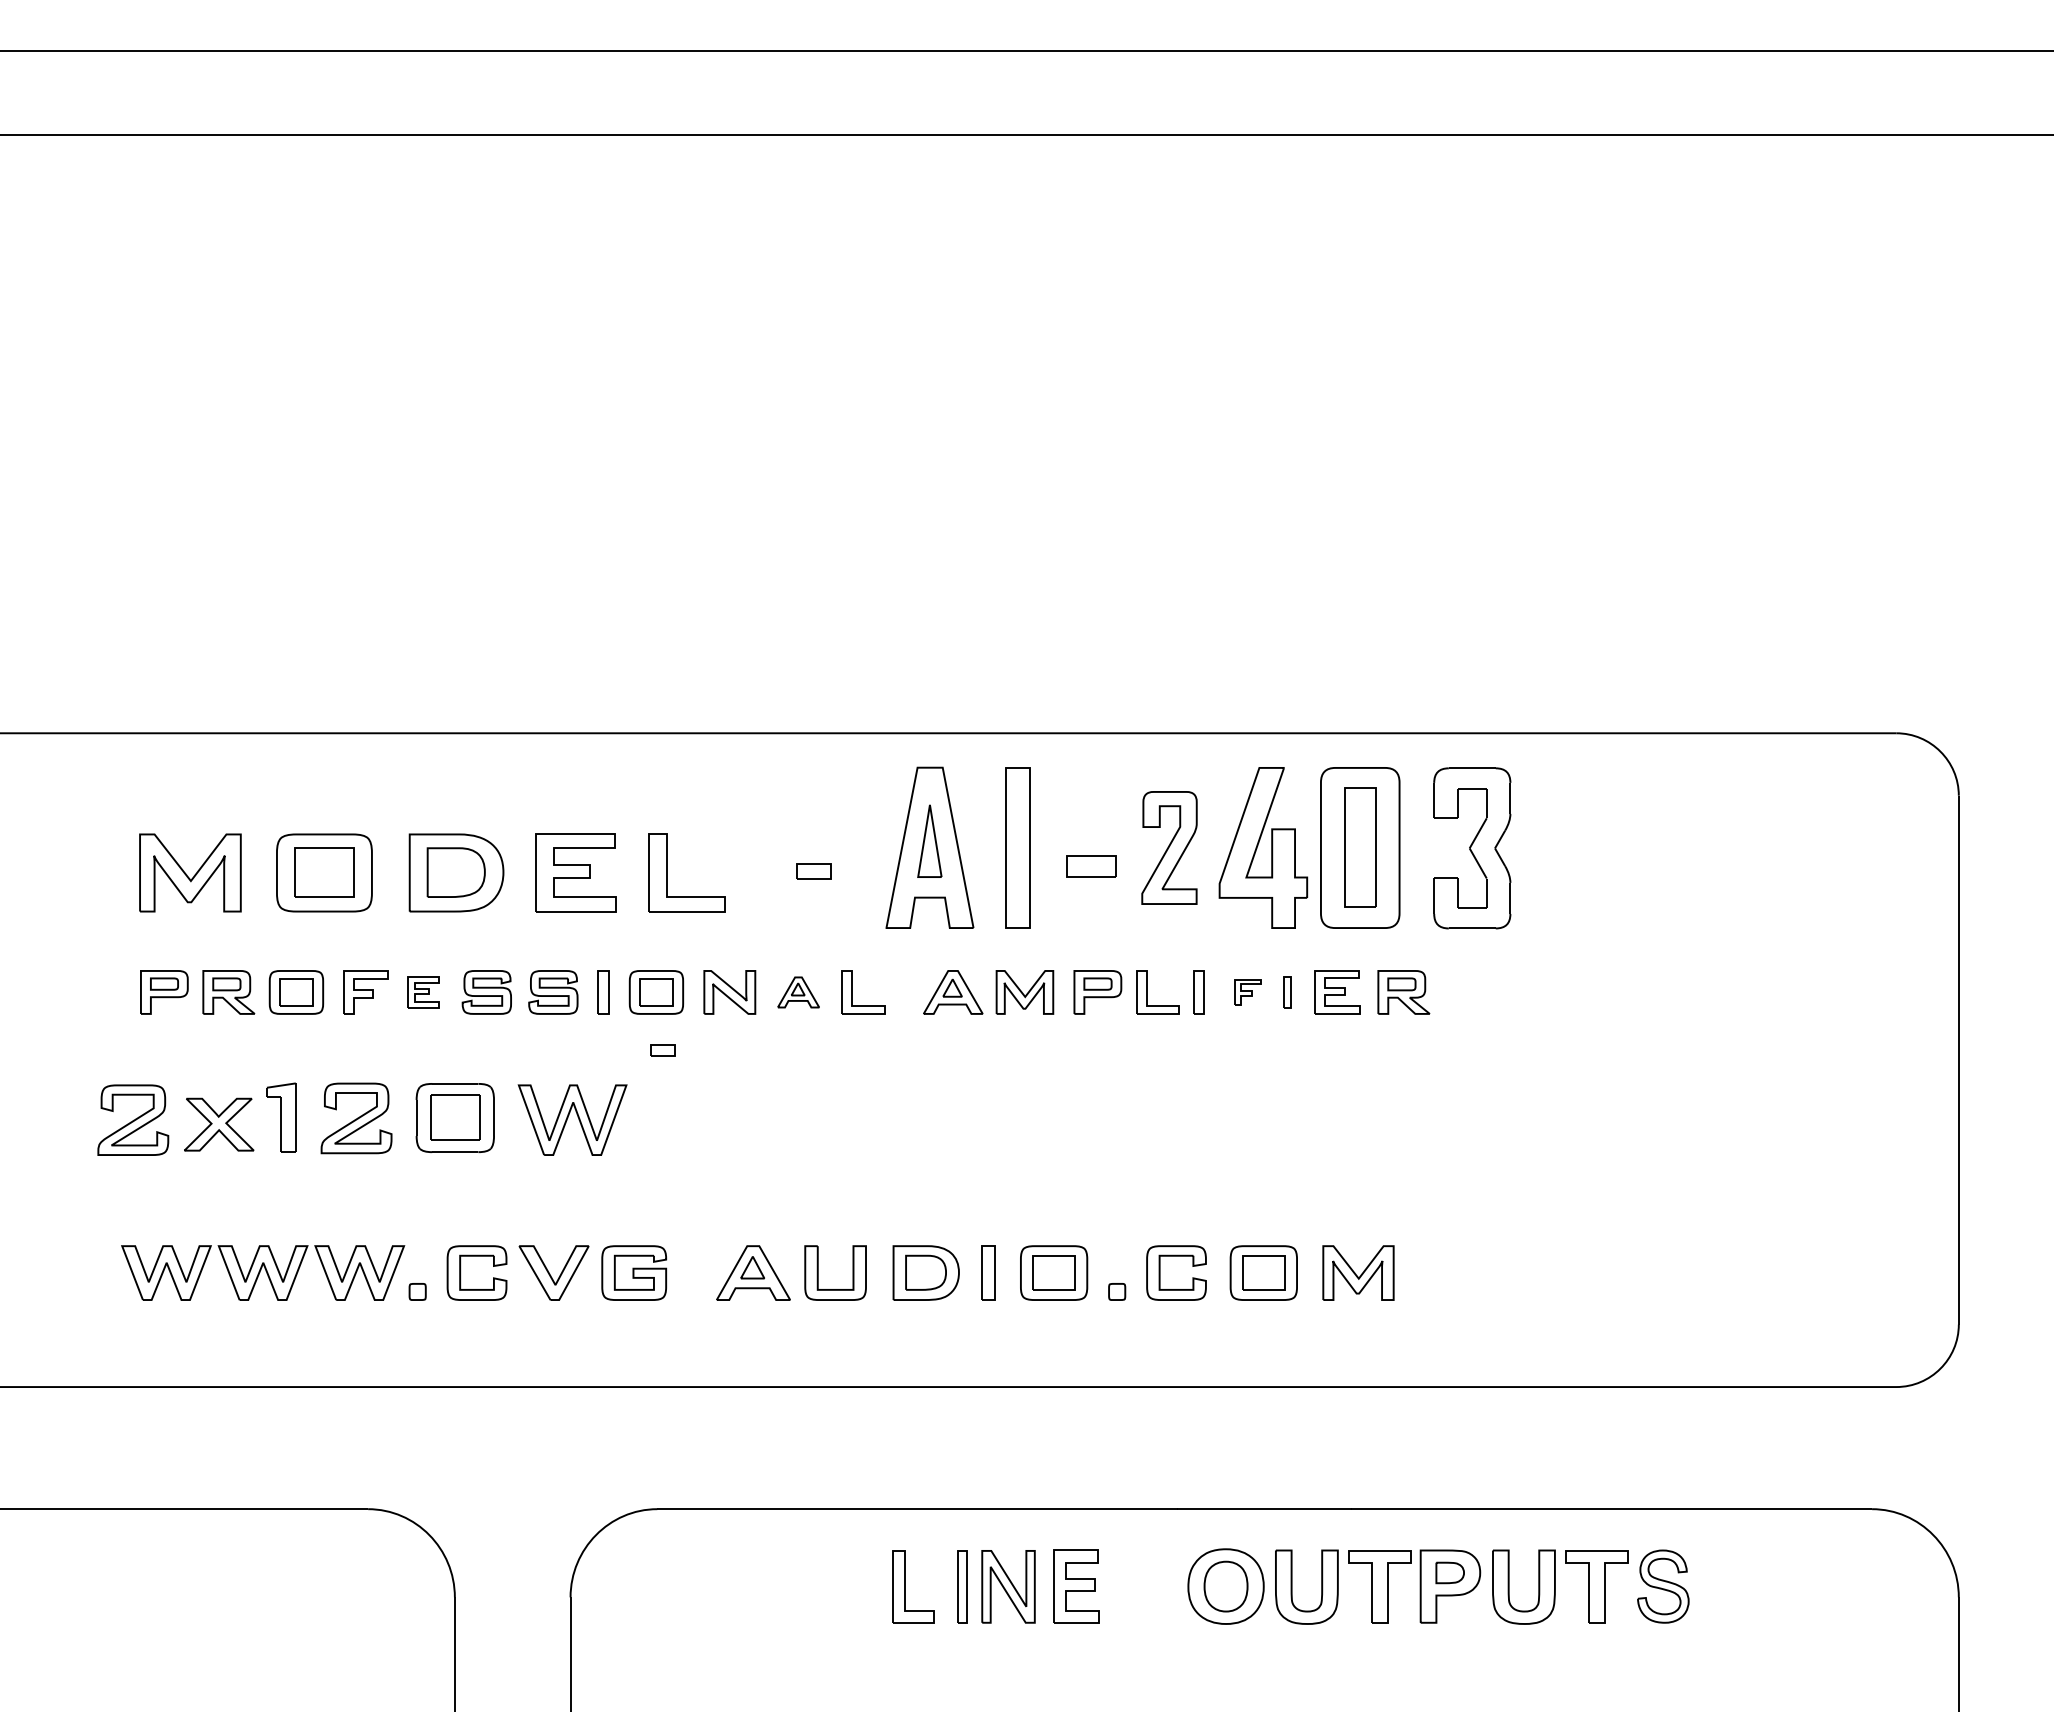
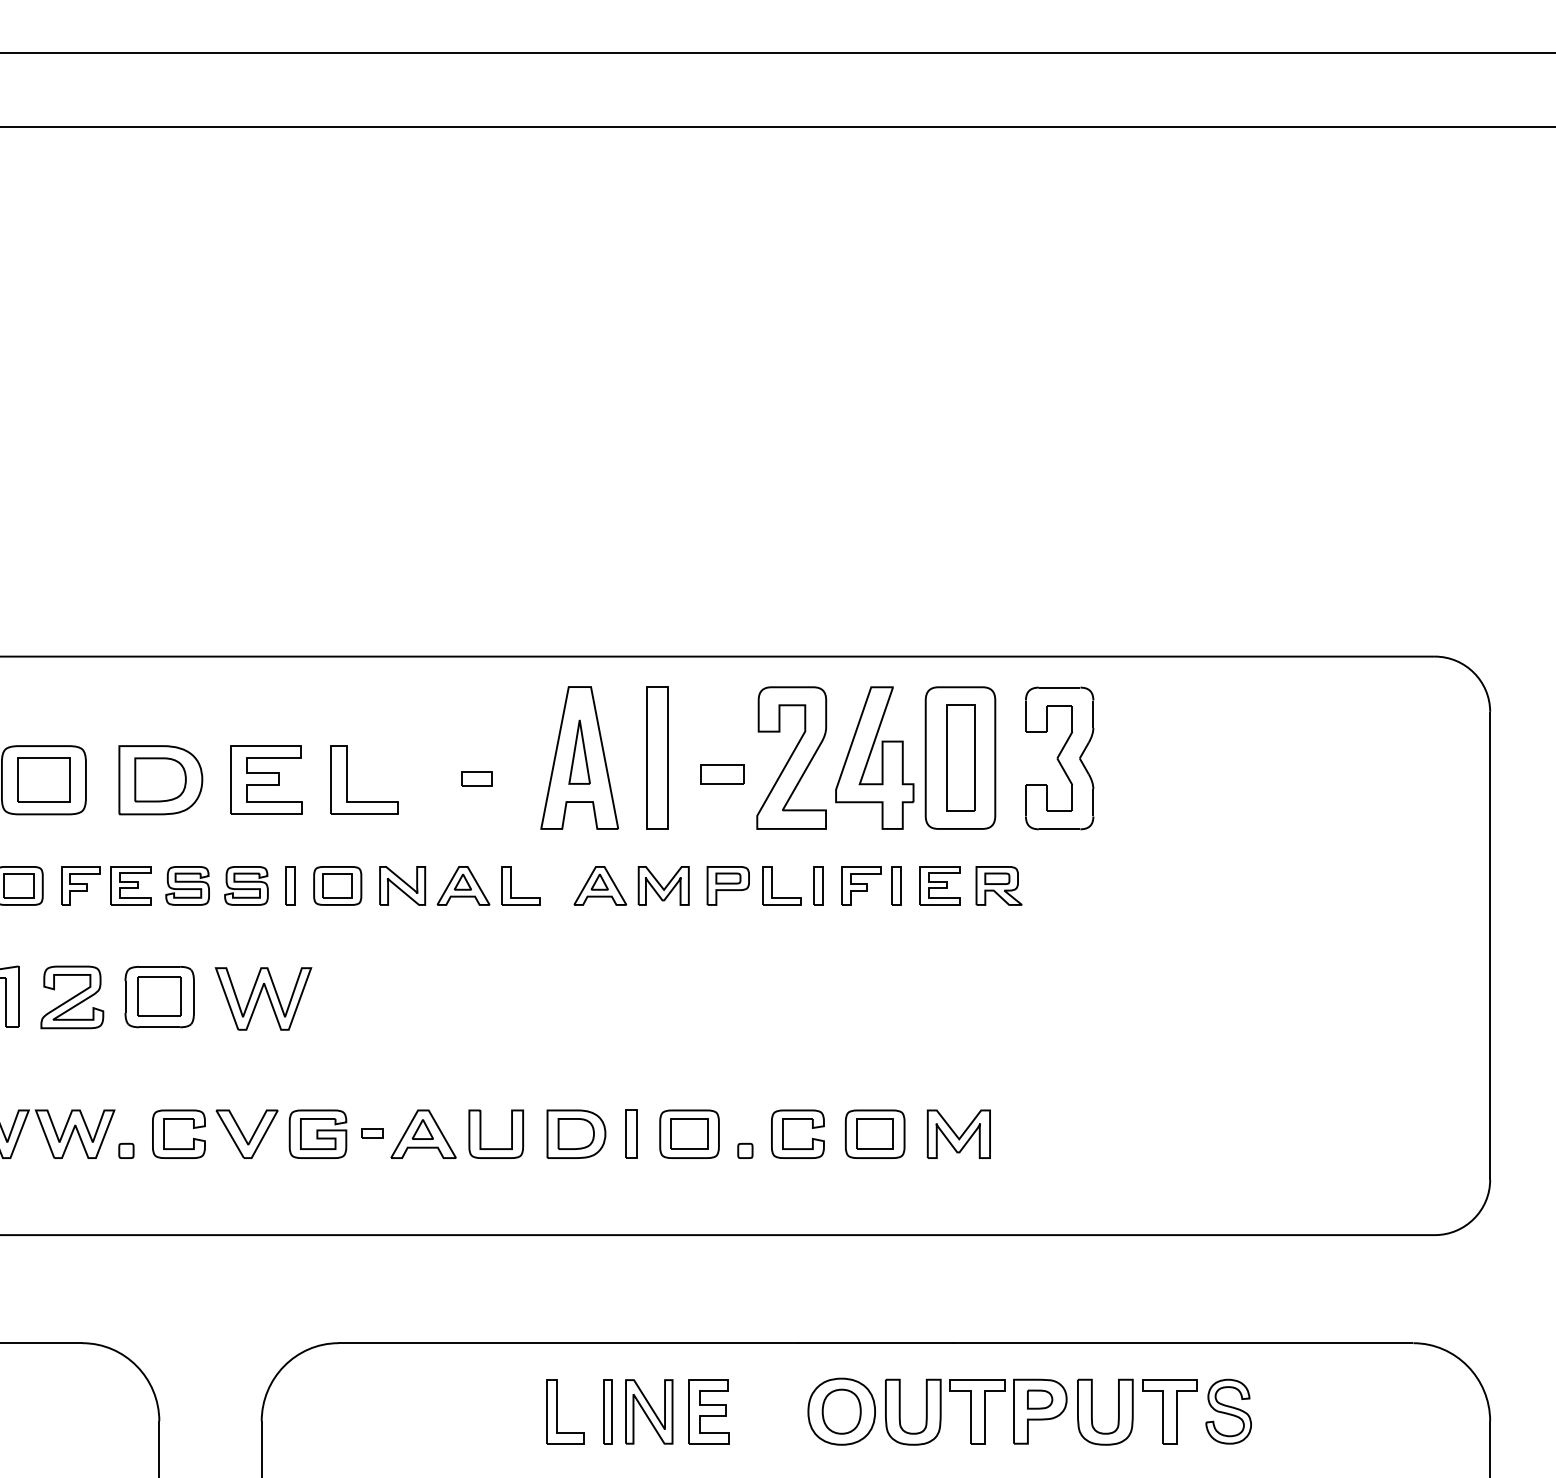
part: (1169, 847) -> (791, 757), size x1.43
part: (423, 992) -> (131, 885), size x1.43
part: (798, 992) -> (463, 885), size x1.43
part: (1247, 992) -> (860, 885), size x1.67
part: (1287, 992) -> (896, 885), size x1.43
part: (662, 1050) -> (372, 1133), moved

